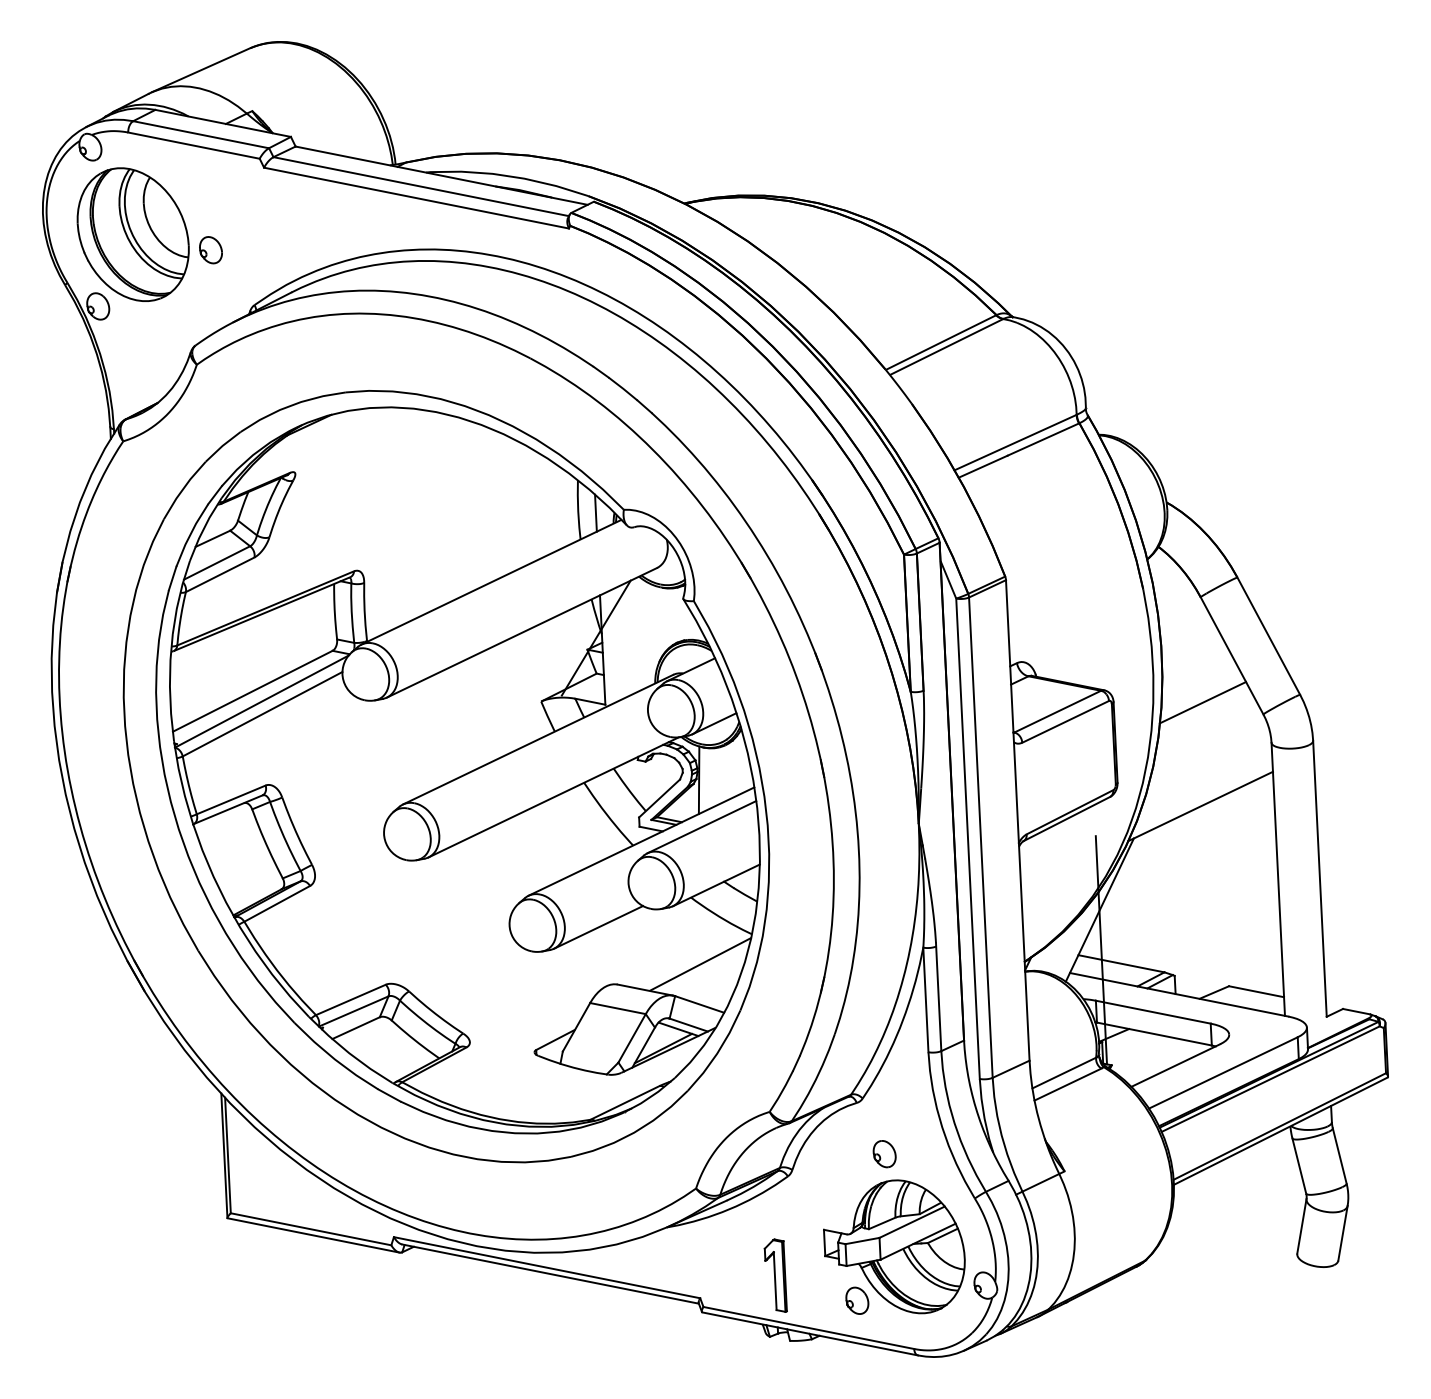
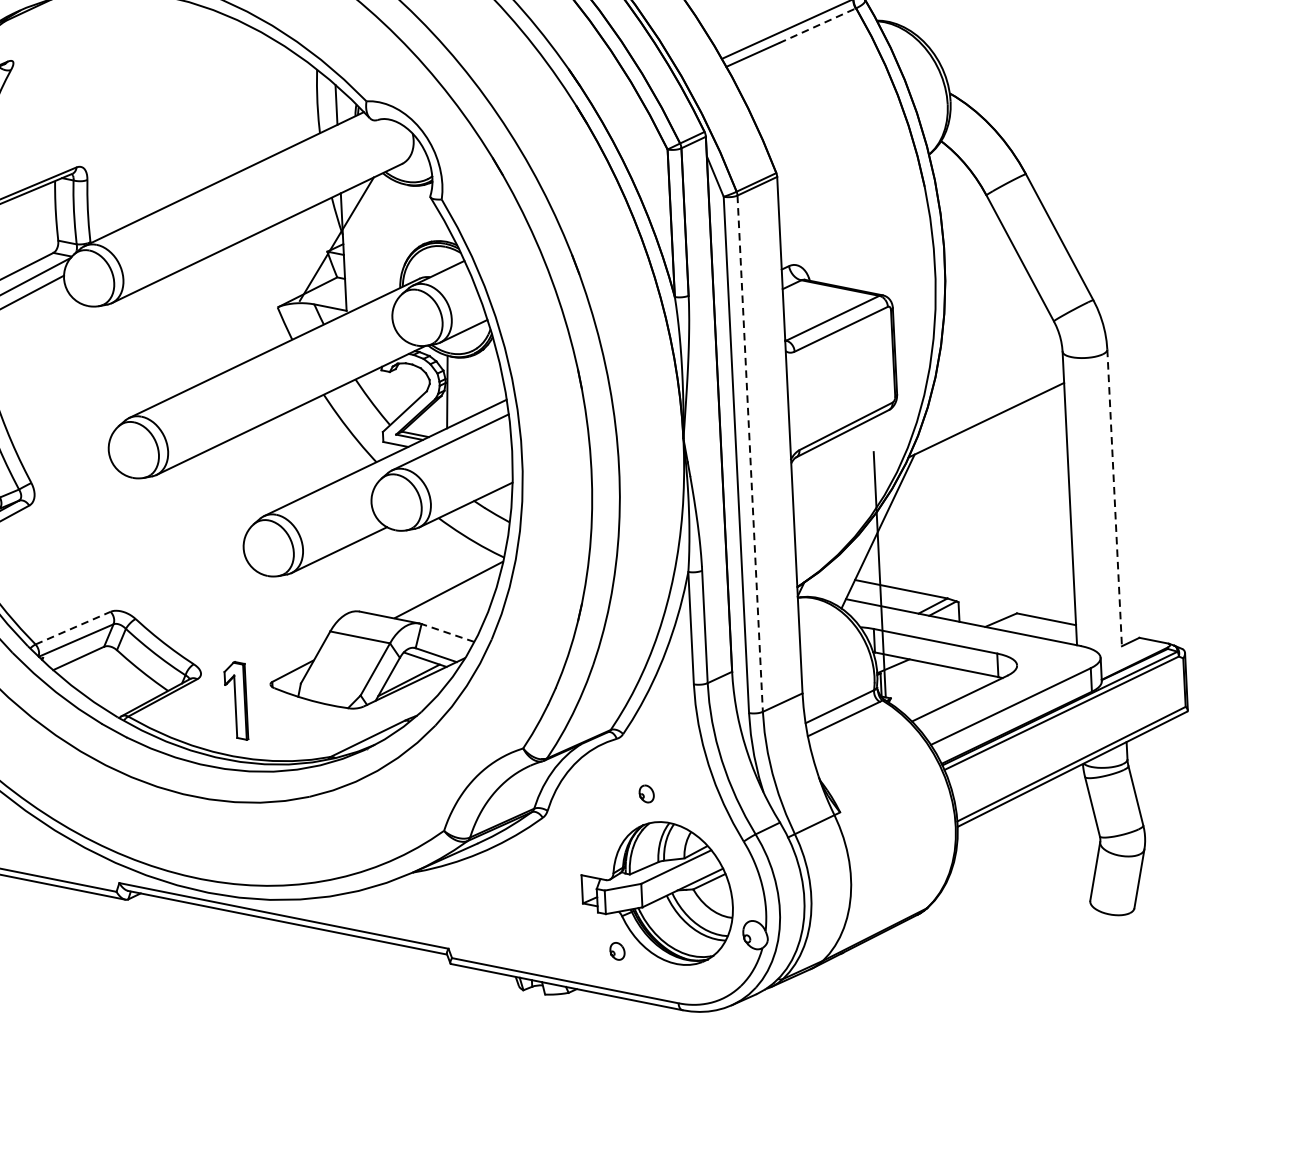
line: (1043, 439) -> (817, 25), solid -> dashed
line: (1202, 702) -> (988, 308), removed
line: (980, 838) -> (749, 454), solid -> dashed
line: (1319, 879) -> (1114, 498), solid -> dashed
line: (351, 999) -> (73, 627), solid -> dashed
line: (699, 1004) -> (447, 633), solid -> dashed
part: (884, 1154) -> (646, 794), size x0.6
part: (775, 1275) -> (236, 700), moved
part: (857, 1300) -> (617, 951), size x0.6

